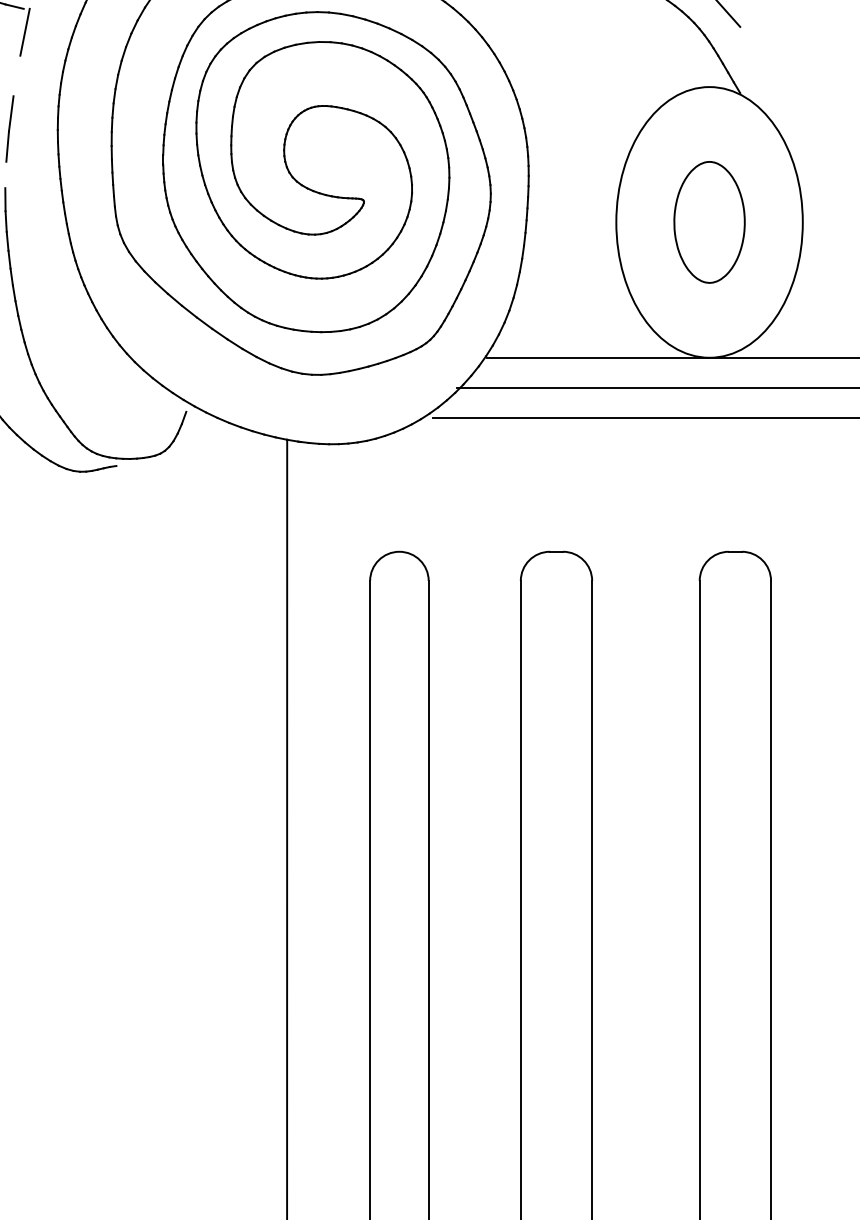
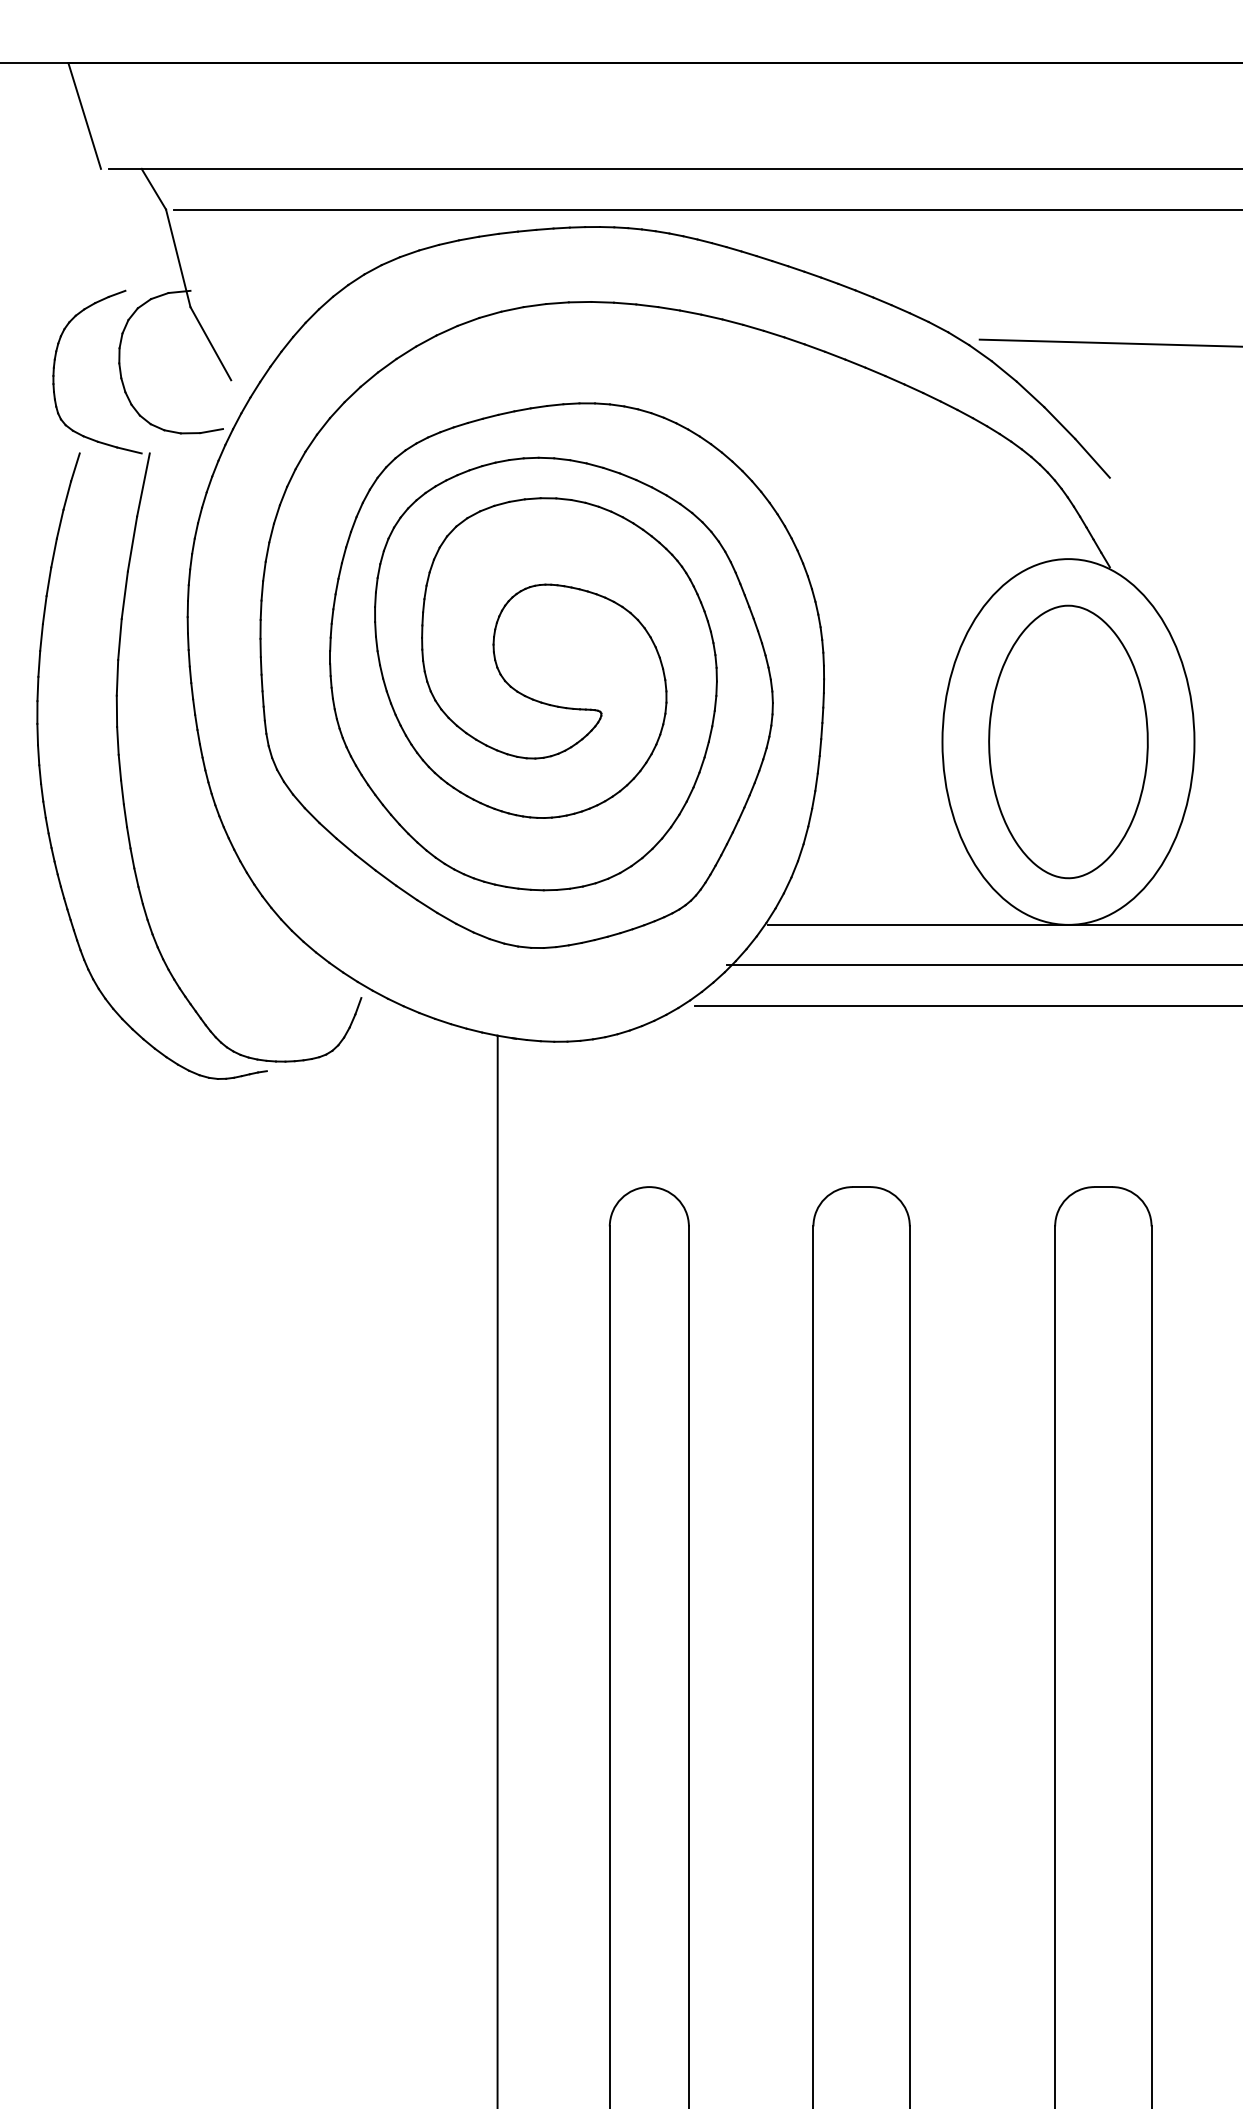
line: (16, 75) -> (132, 543), added
line: (5, 174) -> (117, 677), added
part: (709, 222) -> (1068, 741), size x1.67

